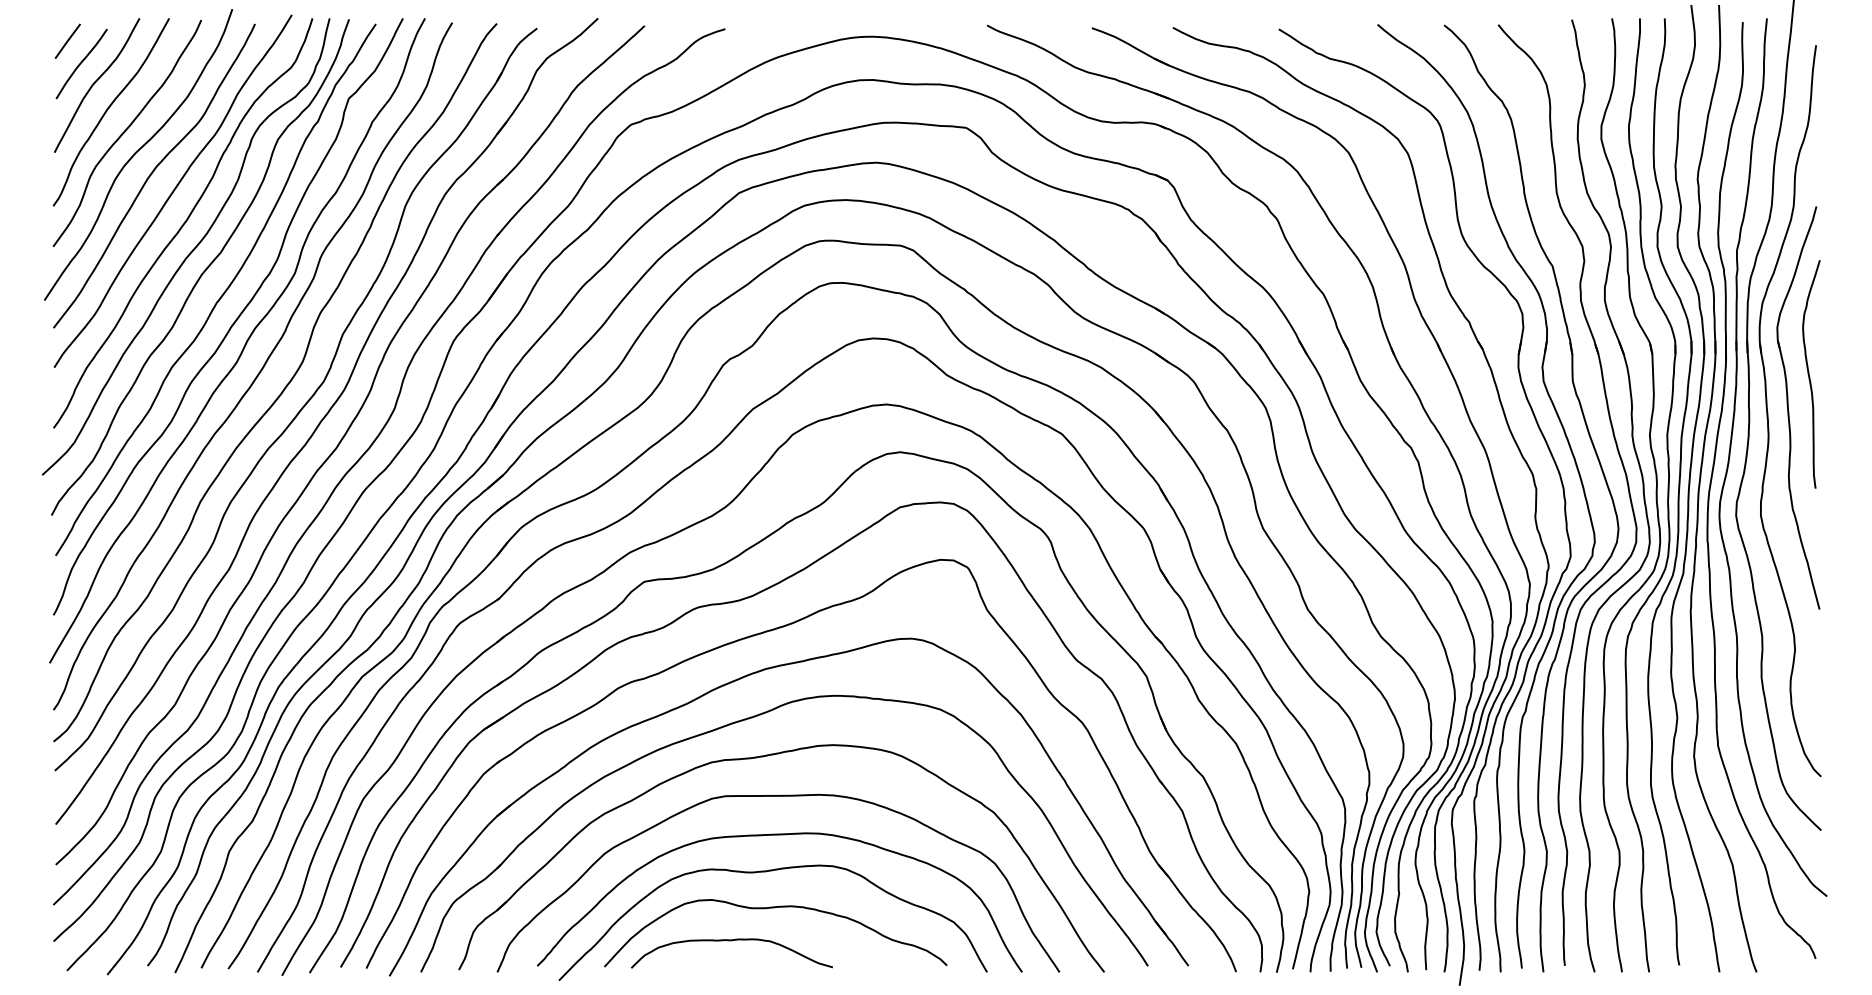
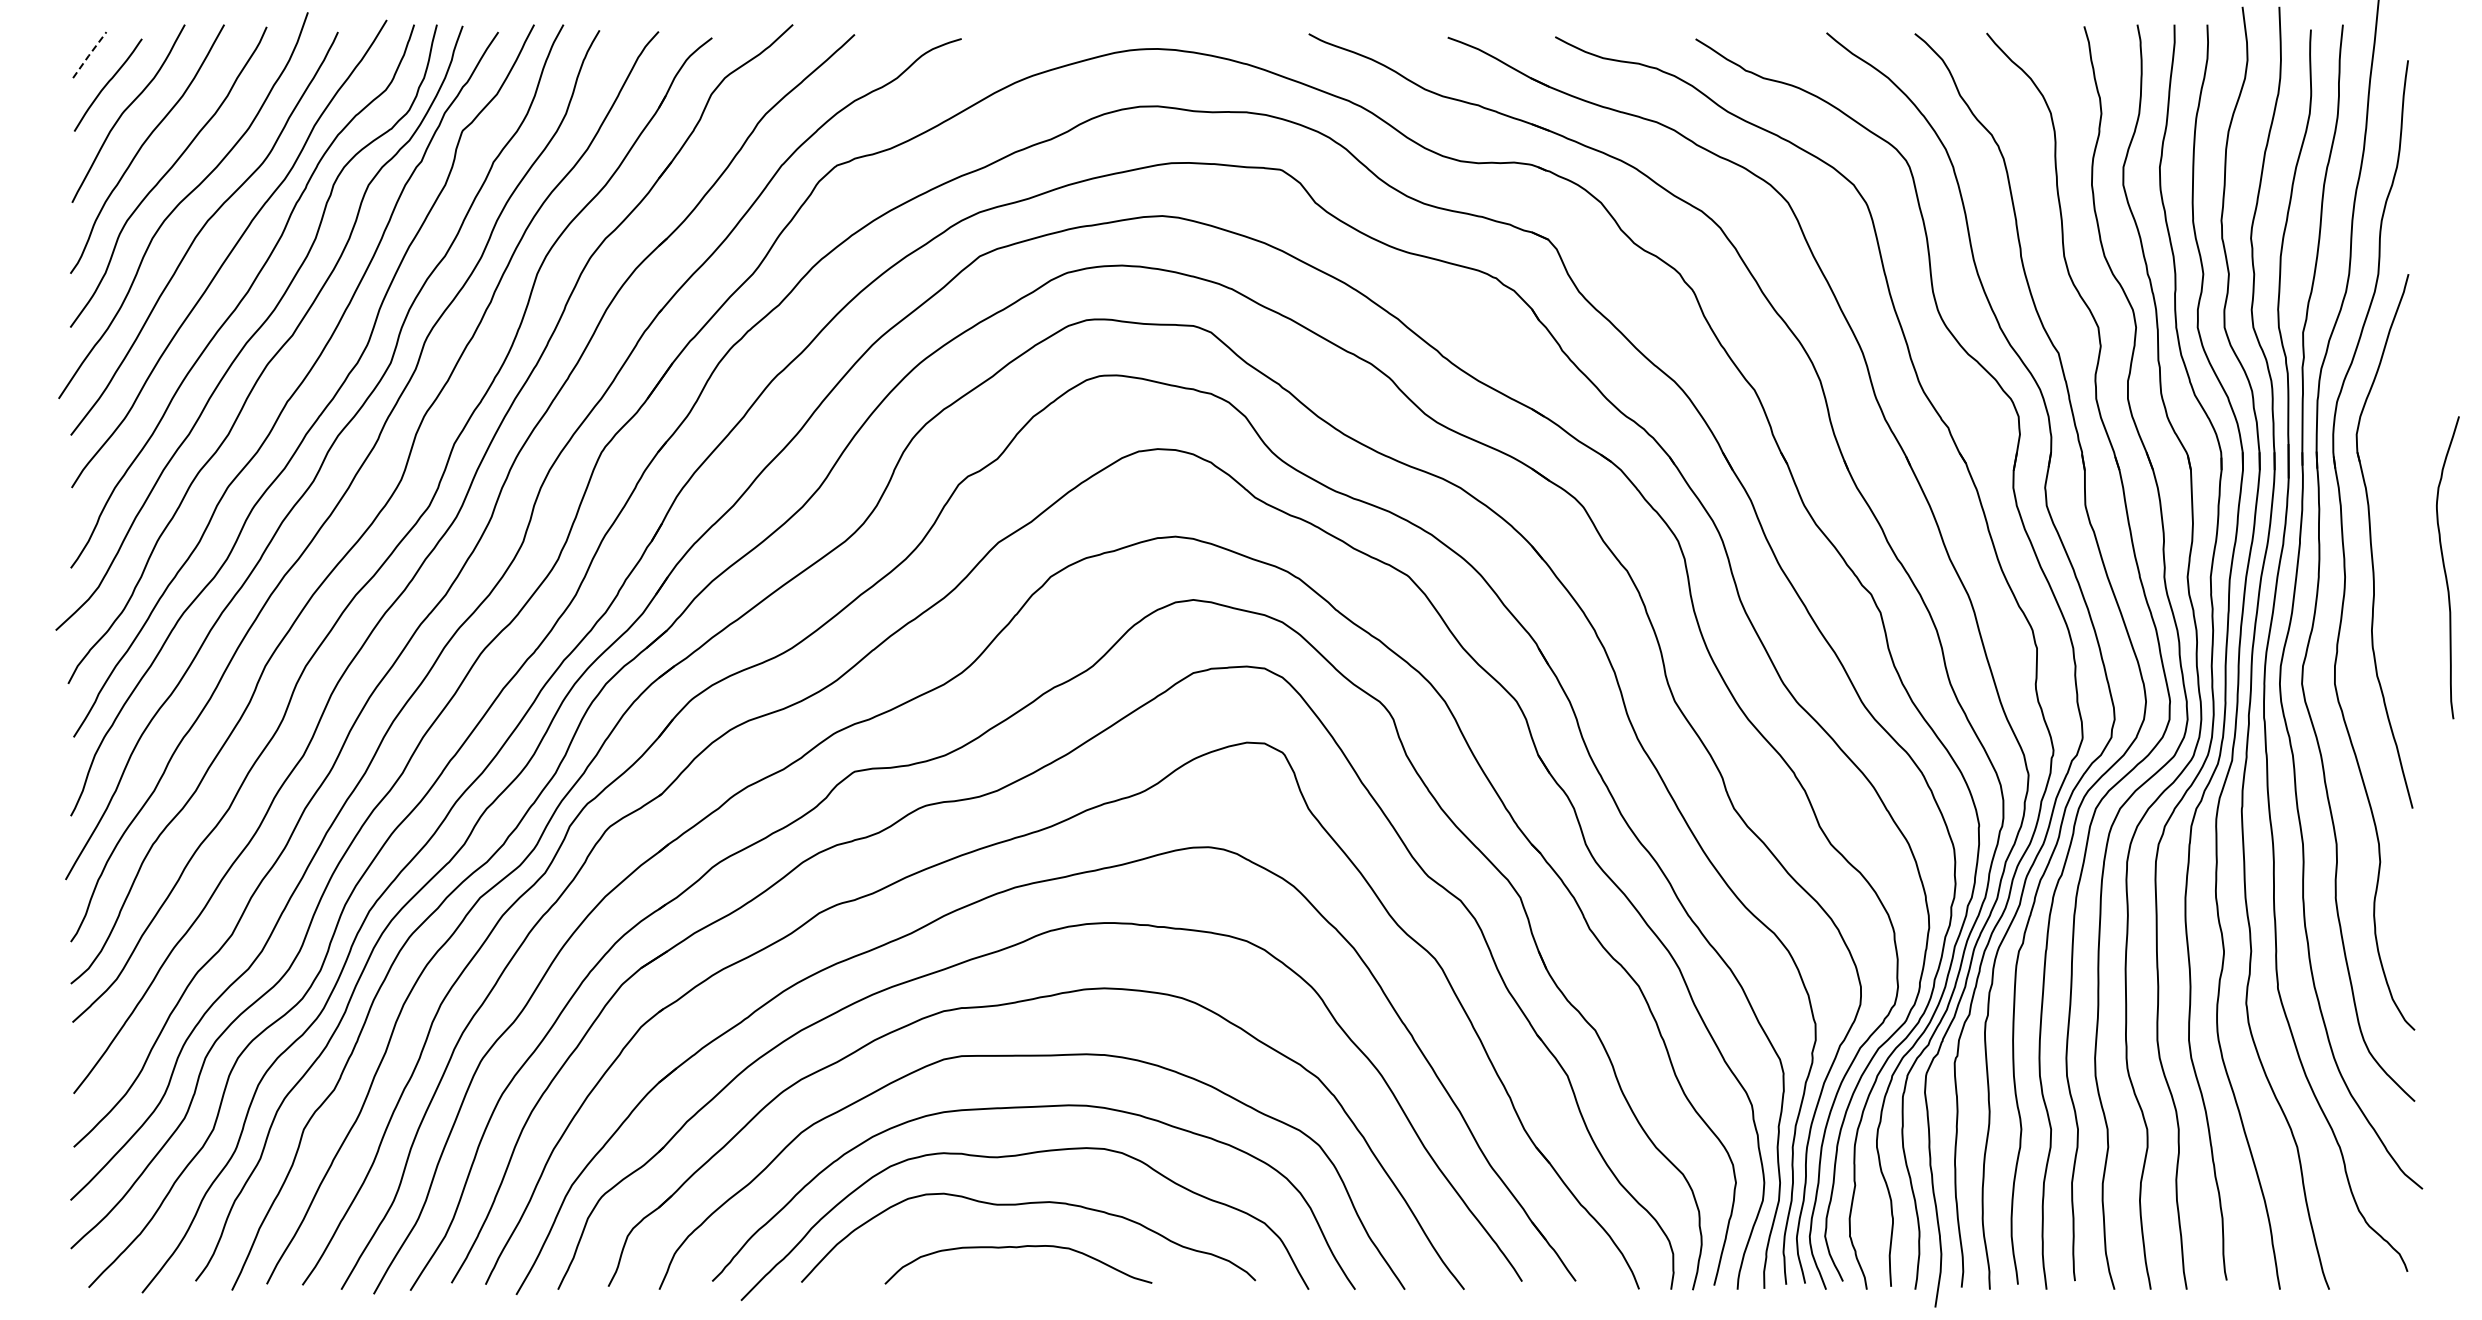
line: (67, 41) -> (89, 55), solid -> dashed
curve: (1809, 374) -> (2445, 567), moved
curve: (731, 941) -> (1017, 1248), moved

